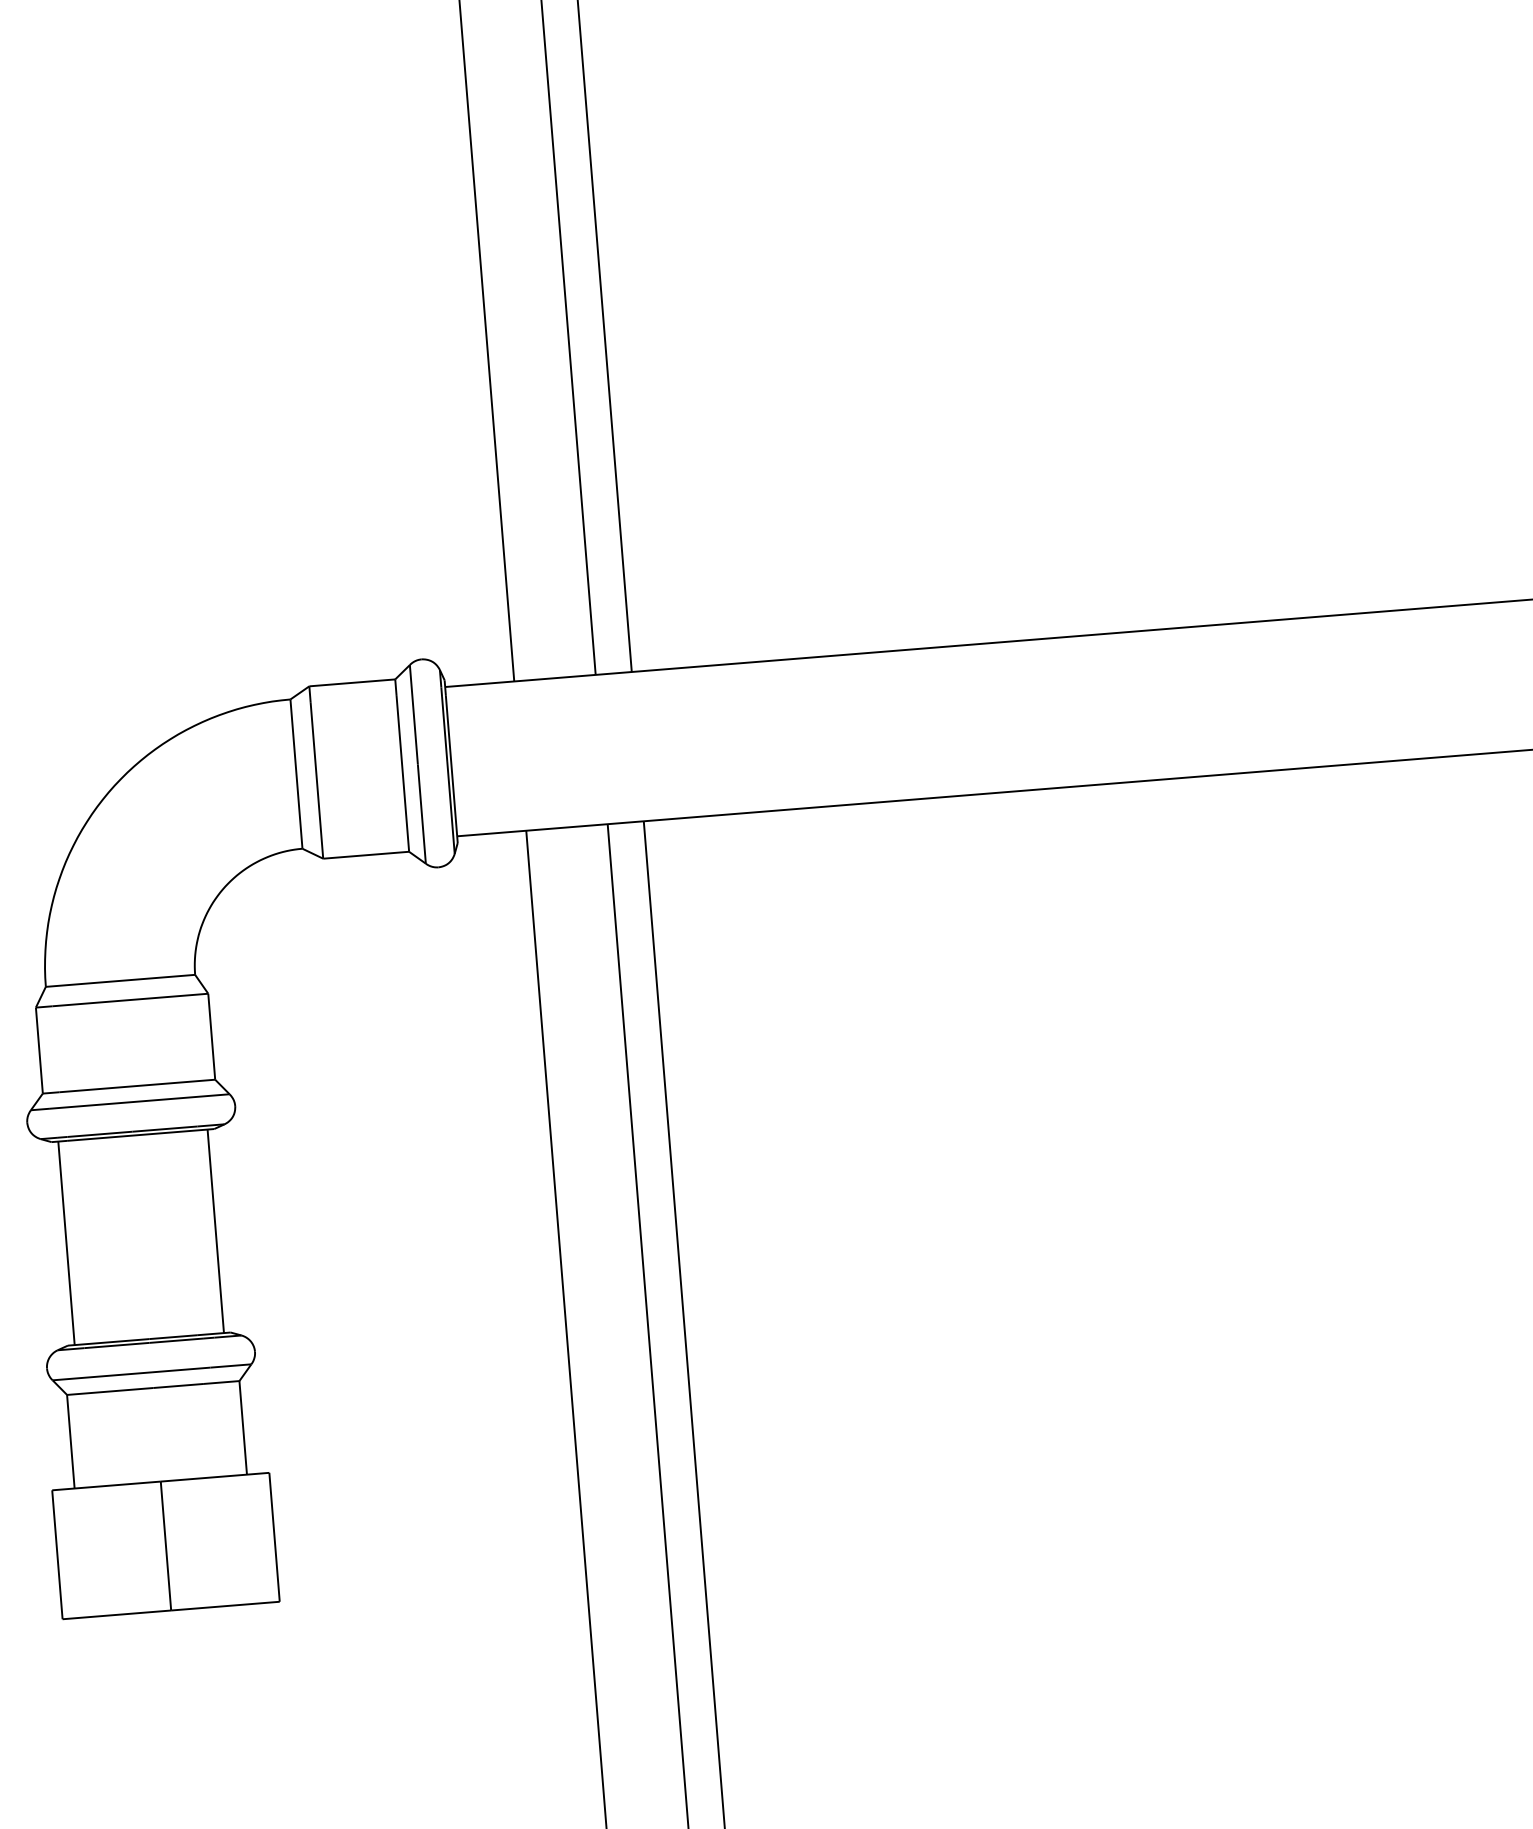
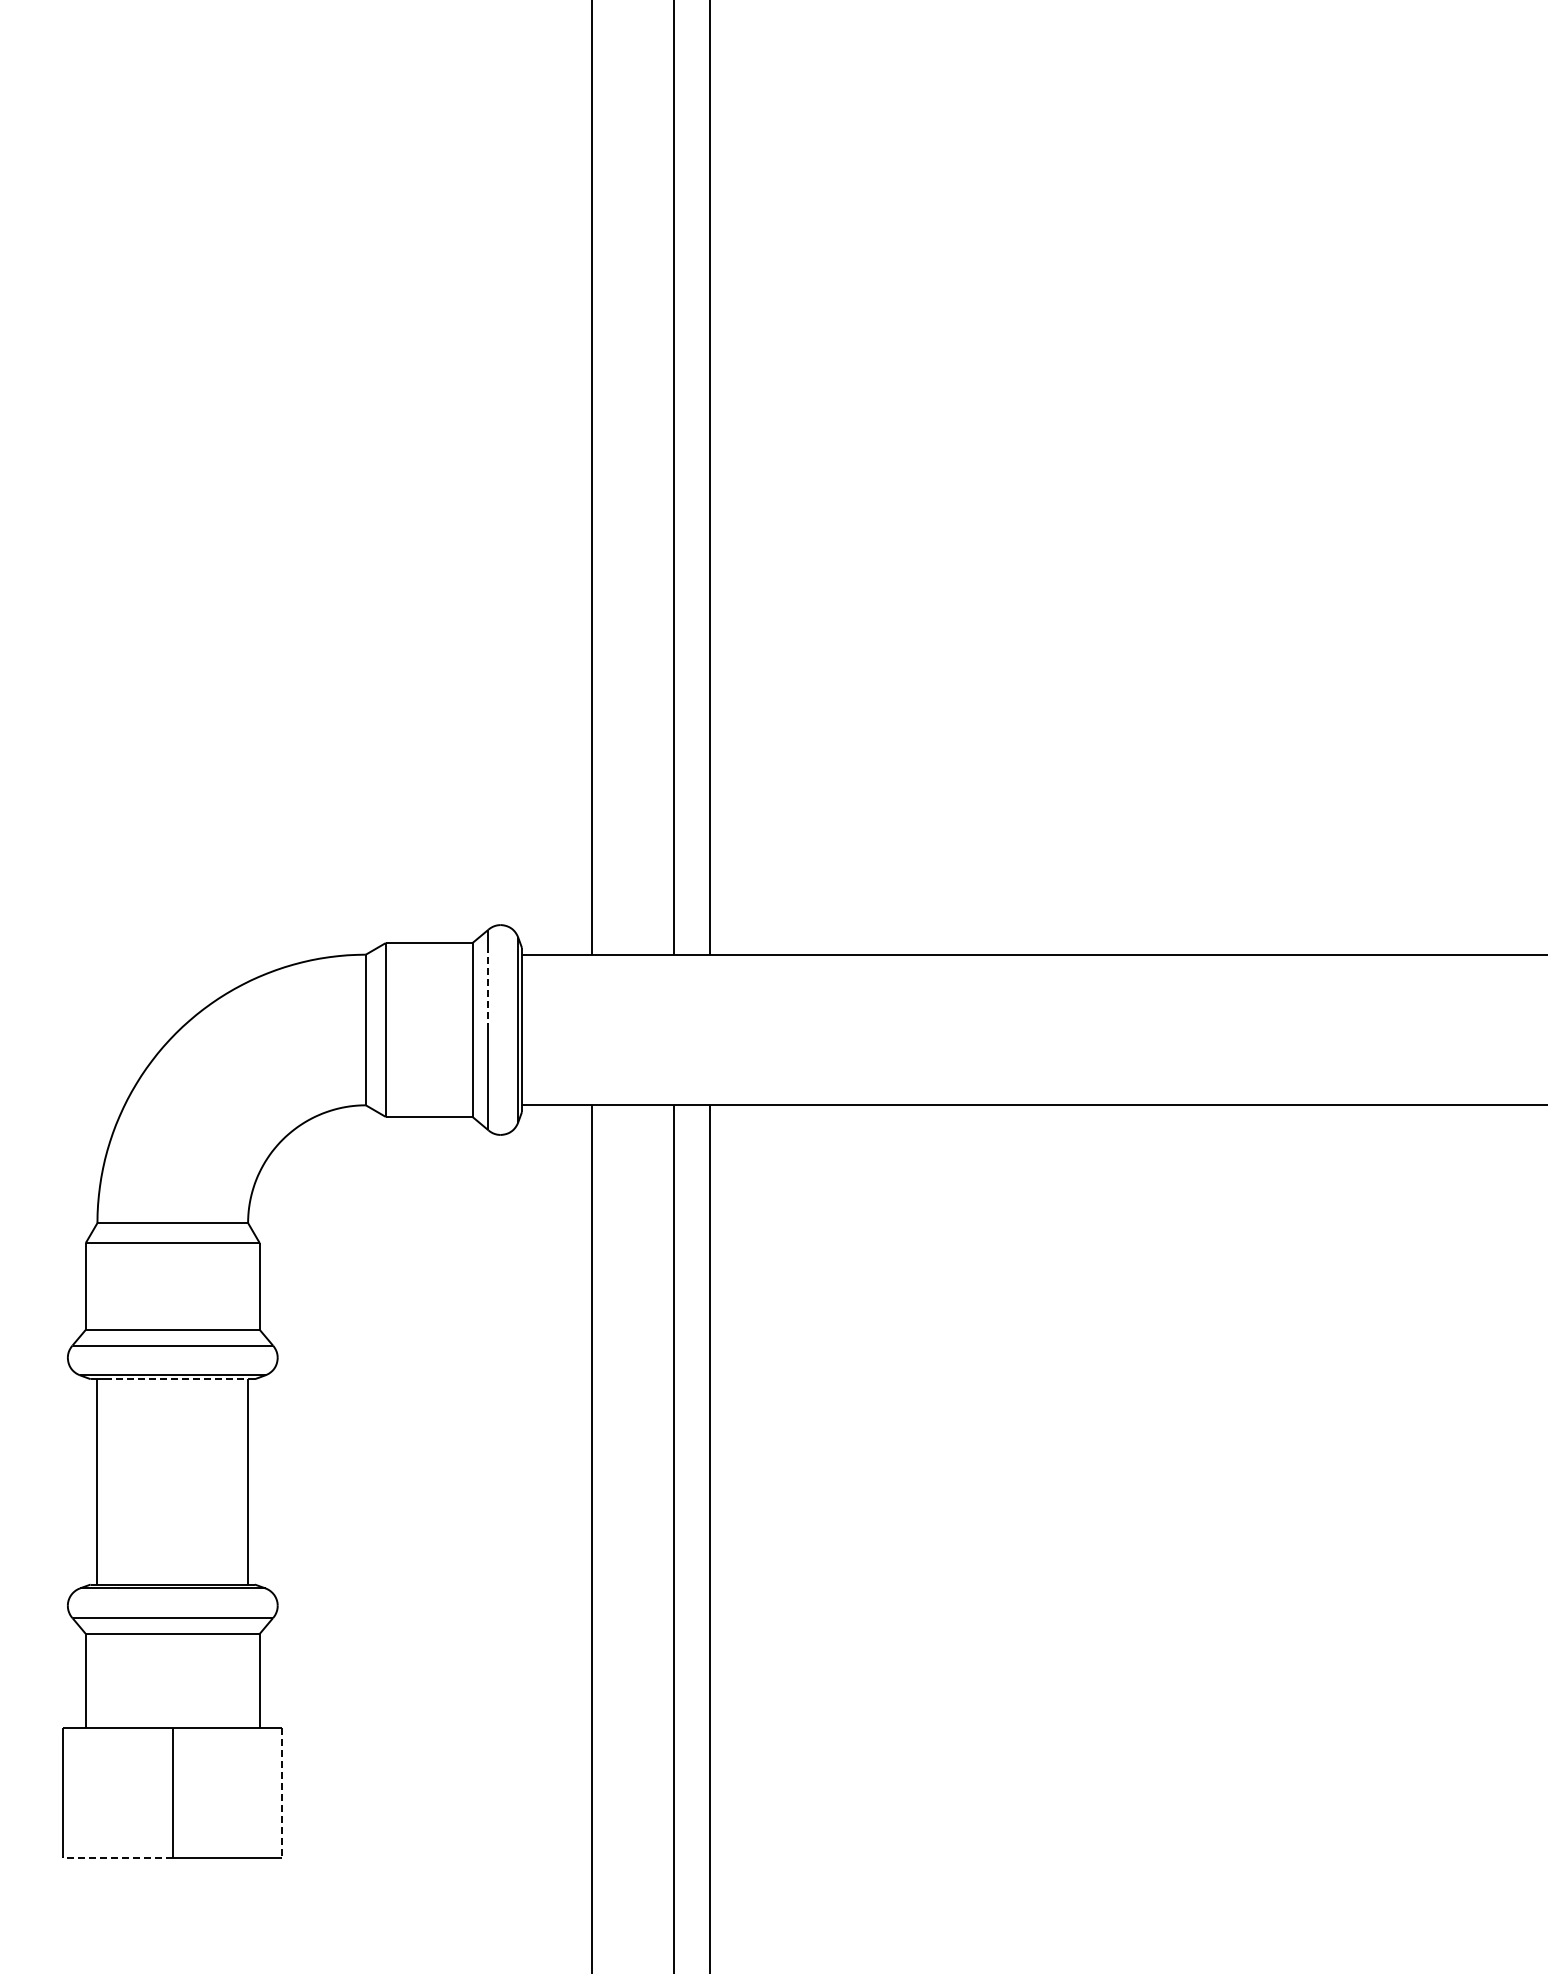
line: (414, 724) -> (488, 989), solid -> dashed
line: (140, 1135) -> (180, 1379), solid -> dashed
line: (274, 1537) -> (282, 1793), solid -> dashed
line: (117, 1614) -> (118, 1858), solid -> dashed

